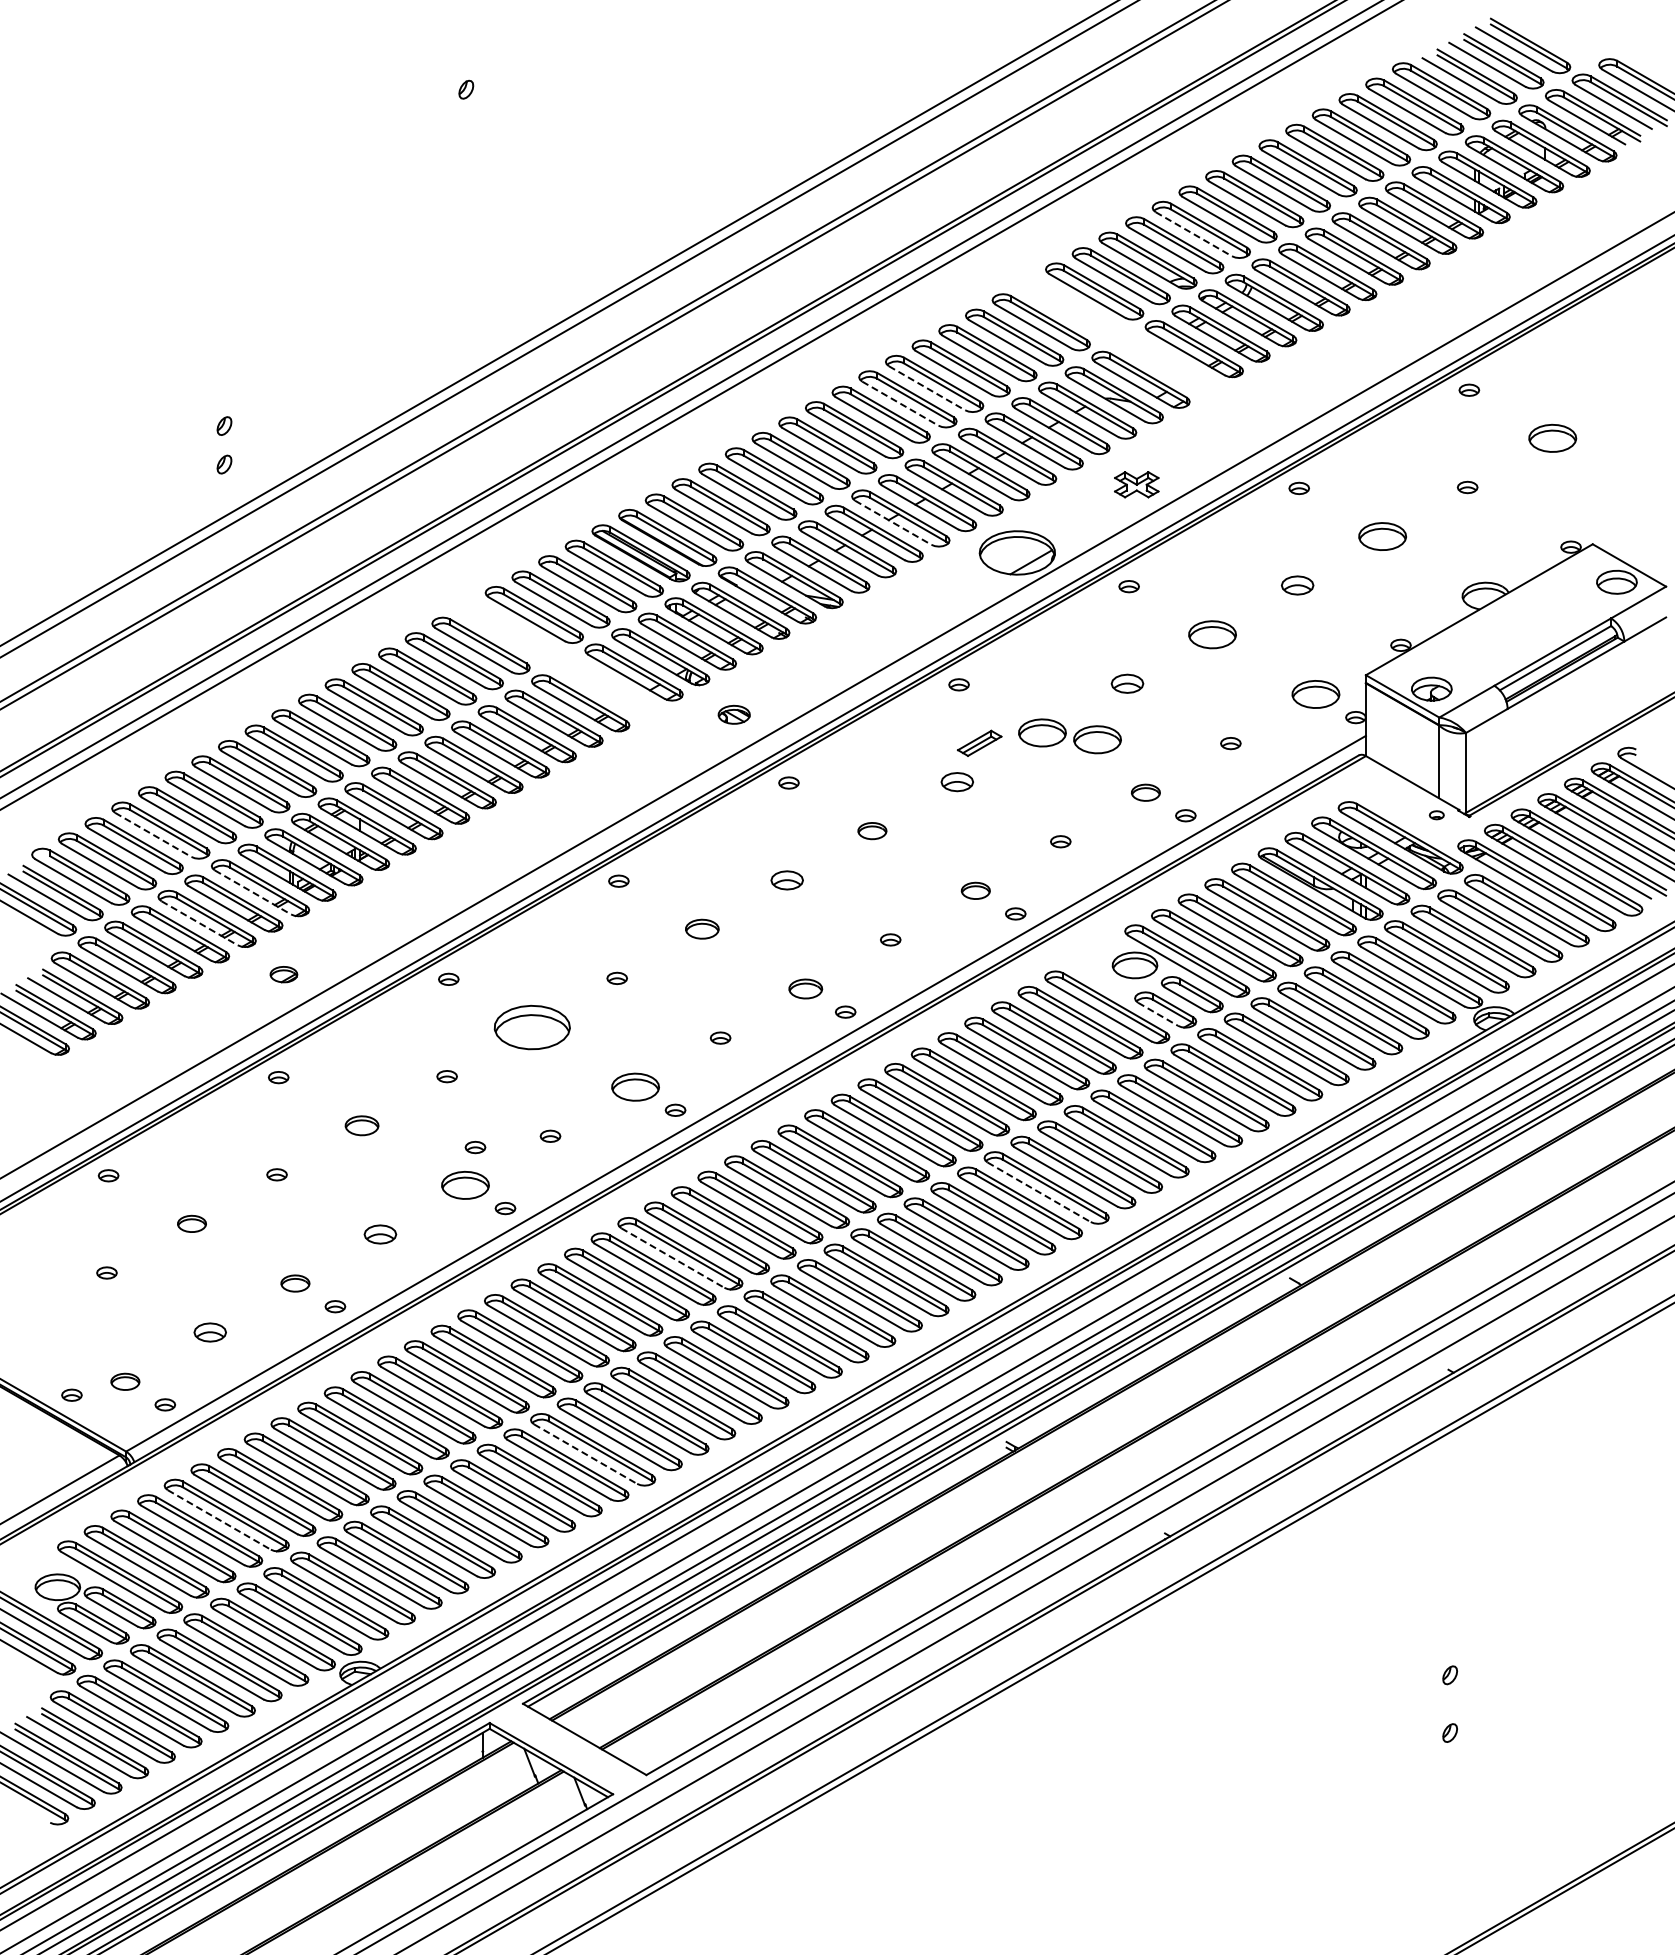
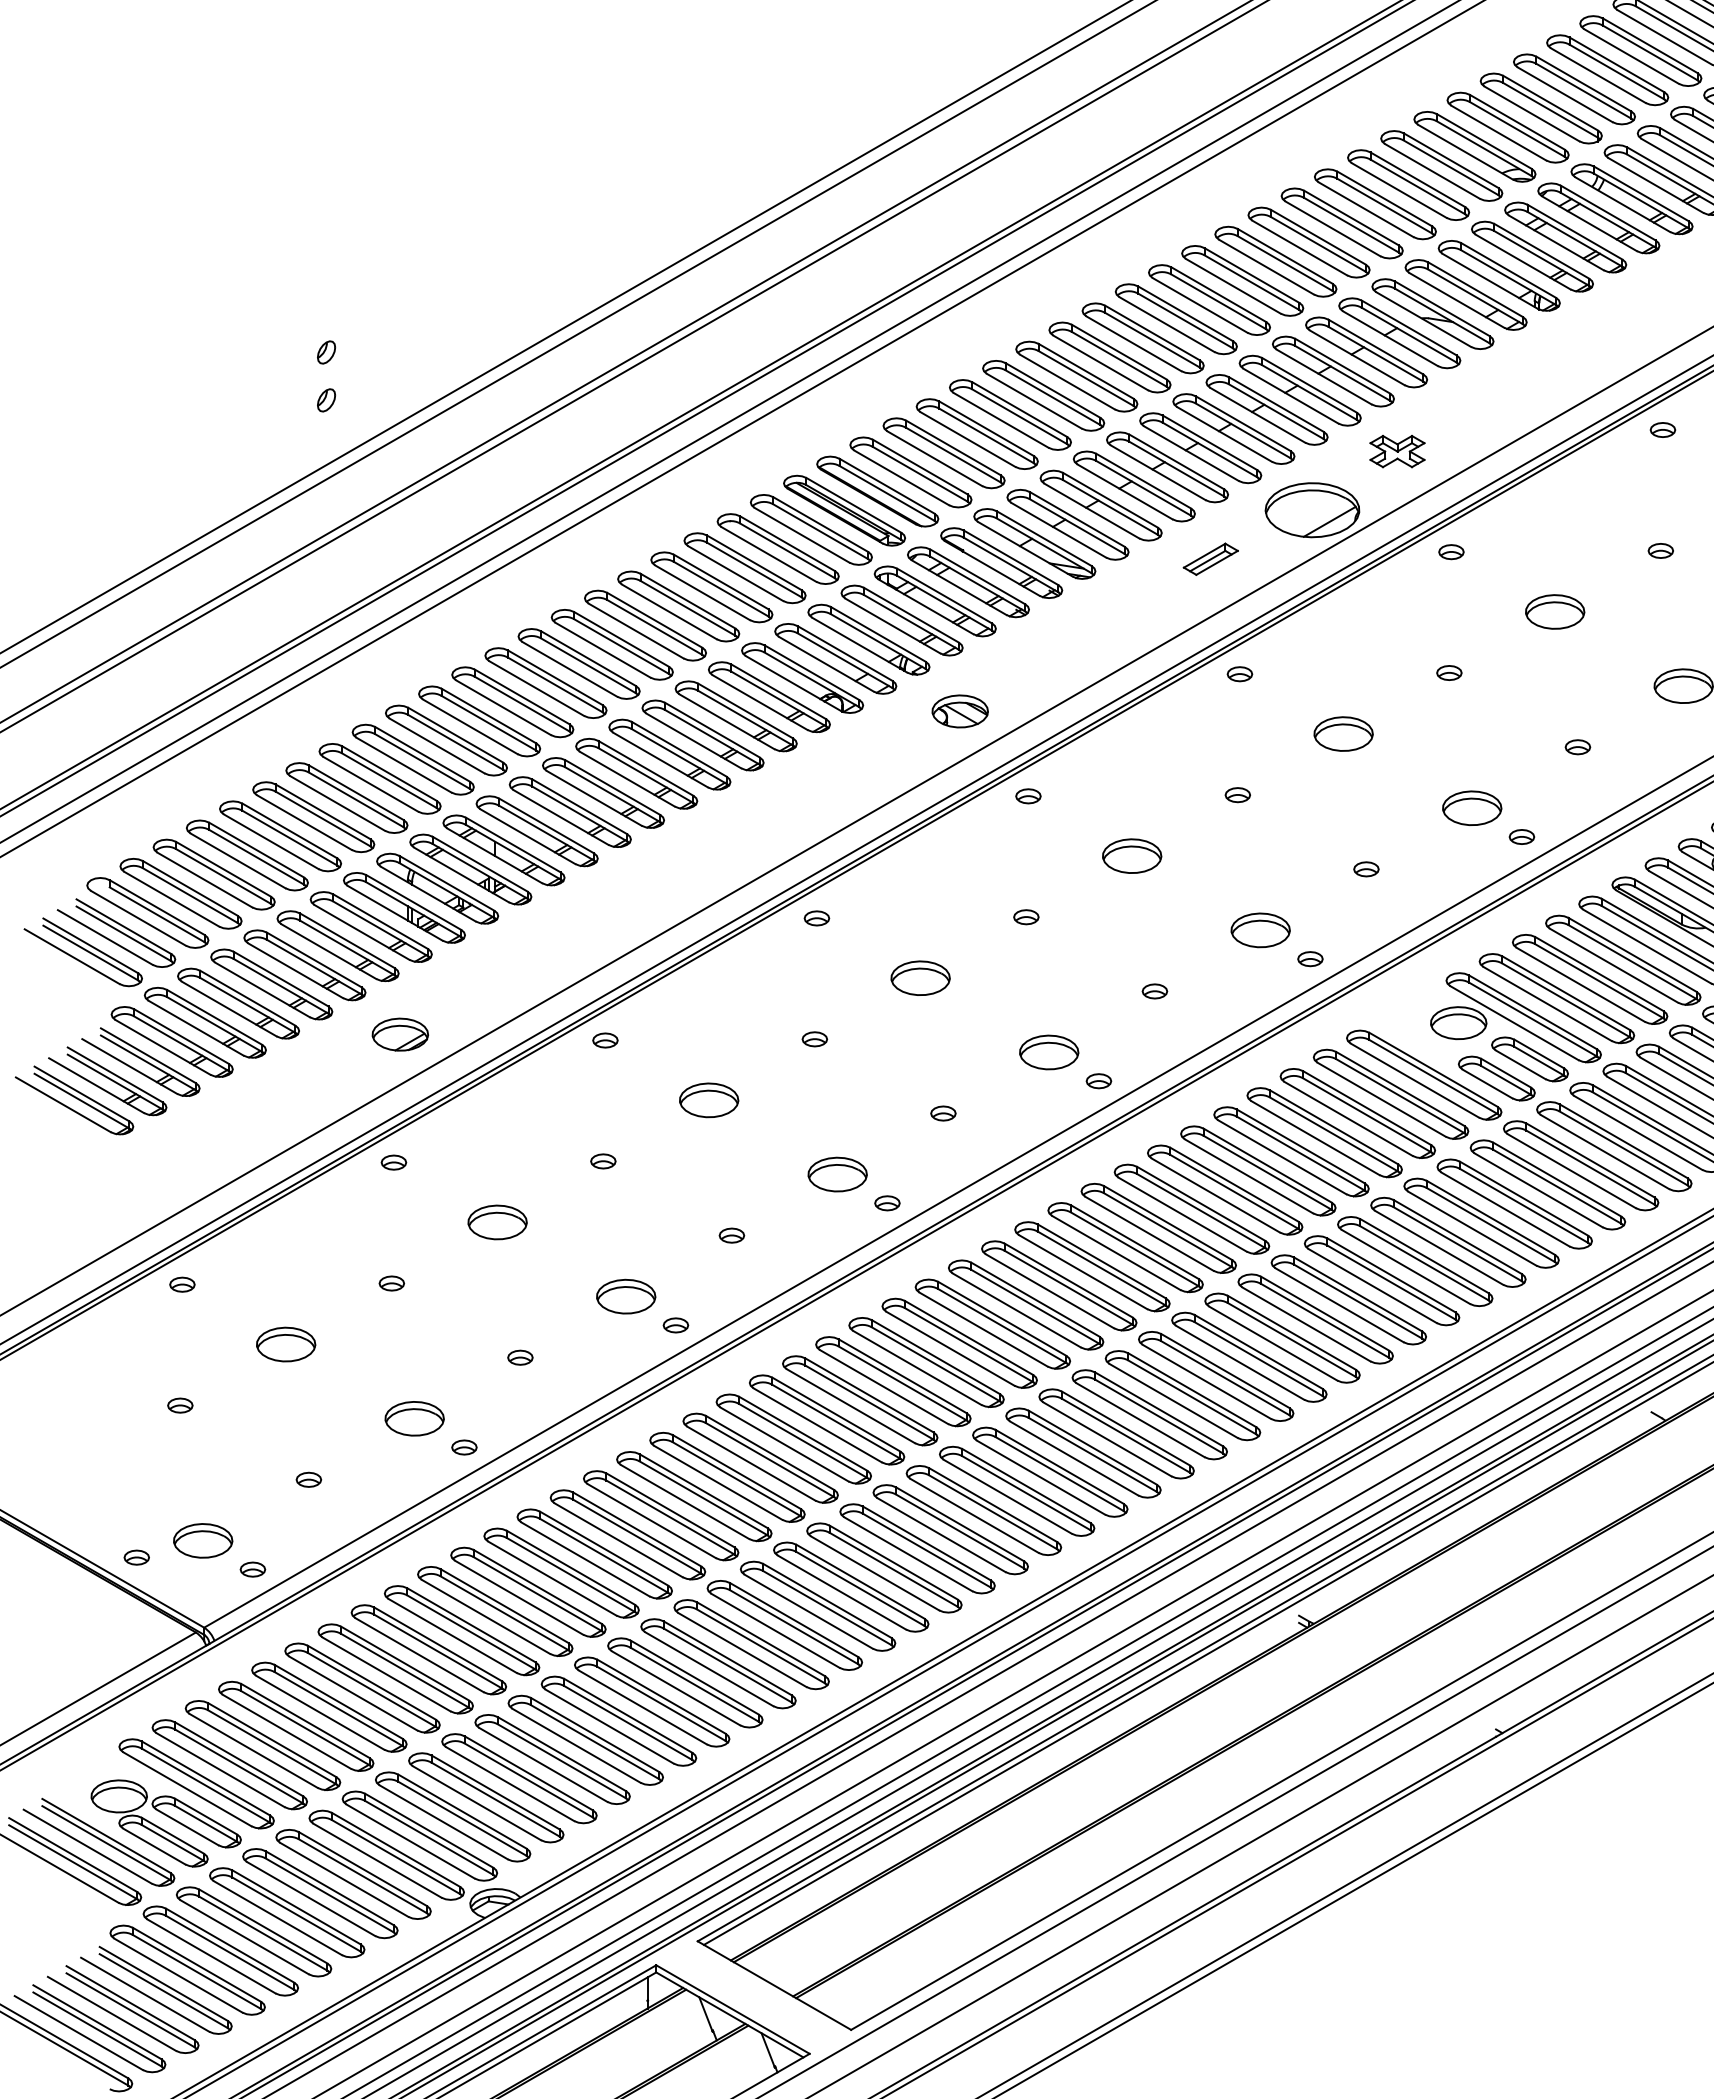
line: (1194, 234) -> (1532, 114), dashed -> solid
part: (1117, 335) -> (1436, 239), added
line: (927, 388) -> (1200, 305), dashed -> solid
line: (900, 403) -> (1167, 324), dashed -> solid
part: (1136, 484) -> (1397, 451), moved
line: (893, 523) -> (1158, 473), dashed -> solid
part: (1297, 585) -> (1660, 550), size x0.62
part: (557, 658) -> (740, 641), added
part: (1127, 683) -> (1449, 672), size x0.62
part: (734, 714) -> (960, 711), size x1.43
part: (1097, 739) -> (1412, 742), removed
part: (979, 742) -> (1210, 558), moved
part: (957, 781) -> (1237, 794), size x0.62
part: (1145, 792) -> (1471, 808), size x1.67
part: (872, 830) -> (1132, 855), size x1.67
line: (153, 835) -> (238, 861), dashed -> solid
part: (787, 879) -> (1026, 916), size x0.62
part: (975, 890) -> (1260, 929), size x1.67
line: (253, 892) -> (362, 932), dashed -> solid
line: (200, 923) -> (296, 971), dashed -> solid
part: (702, 928) -> (920, 977), size x1.43
part: (283, 974) -> (399, 1034), size x1.67
part: (805, 988) -> (1048, 1051), size x1.43
line: (1158, 1014) -> (1487, 1084), dashed -> solid
part: (531, 1027) -> (708, 1100), size x0.62
part: (361, 1125) -> (496, 1222), size x1.43
part: (475, 1147) -> (638, 1249), removed
line: (1039, 1192) -> (1339, 1305), dashed -> solid
part: (191, 1223) -> (285, 1344), size x1.67
part: (380, 1234) -> (520, 1357), size x0.62
line: (672, 1258) -> (883, 1387), dashed -> solid
part: (295, 1283) -> (414, 1418), size x1.67
part: (210, 1332) -> (309, 1479), size x0.62
part: (125, 1381) -> (203, 1540), size x1.67
line: (585, 1454) -> (775, 1631), dashed -> solid
line: (219, 1519) -> (320, 1712), dashed -> solid

